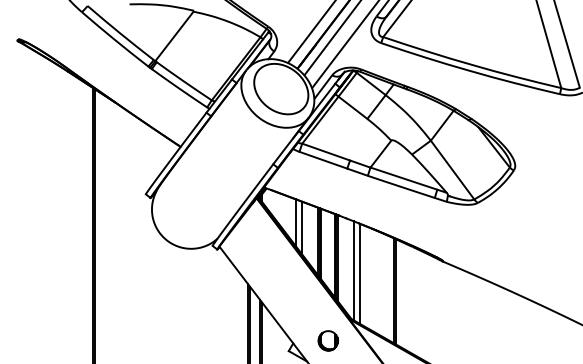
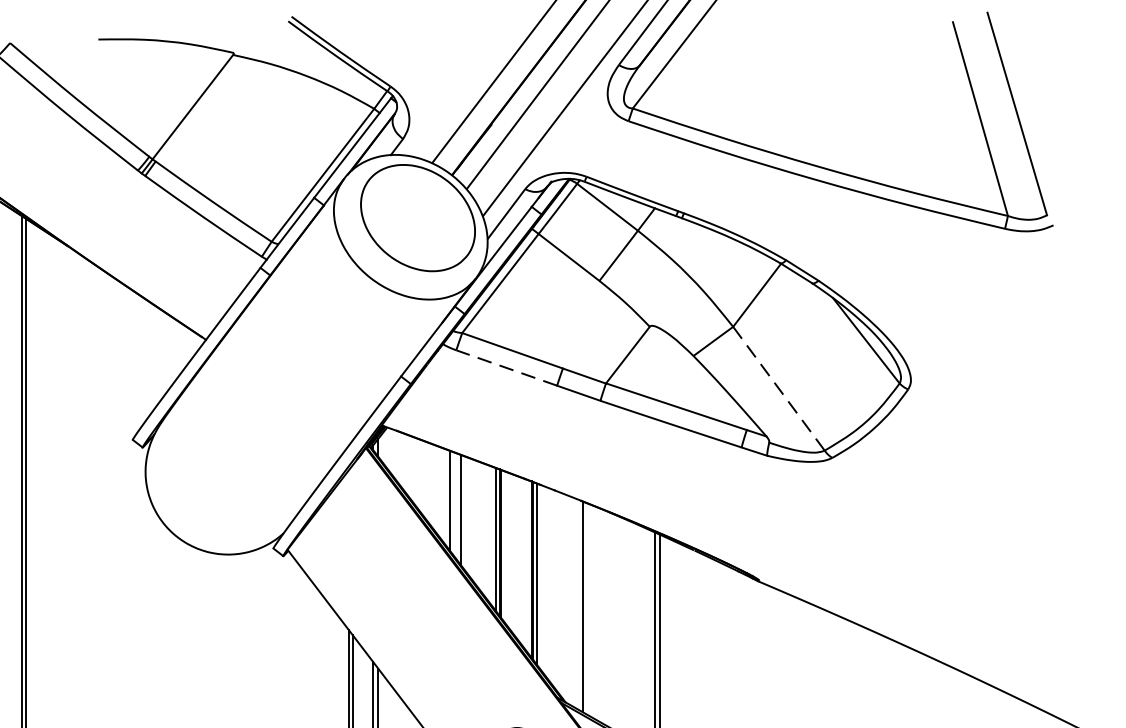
line: (322, 160) -> (504, 368), solid -> dashed
line: (452, 170) -> (778, 389), solid -> dashed
line: (354, 270) -> (572, 600), removed

